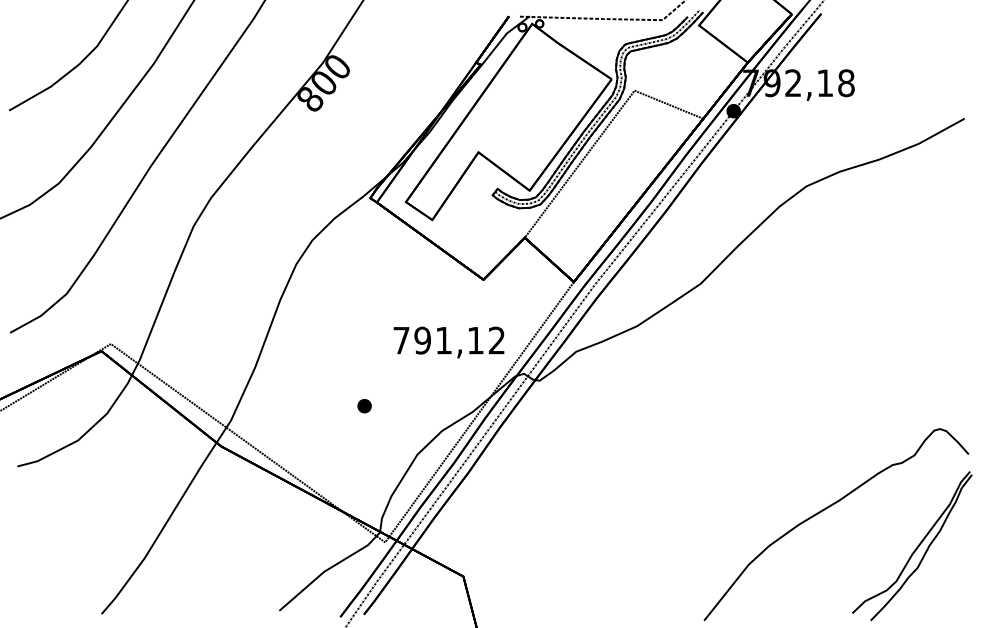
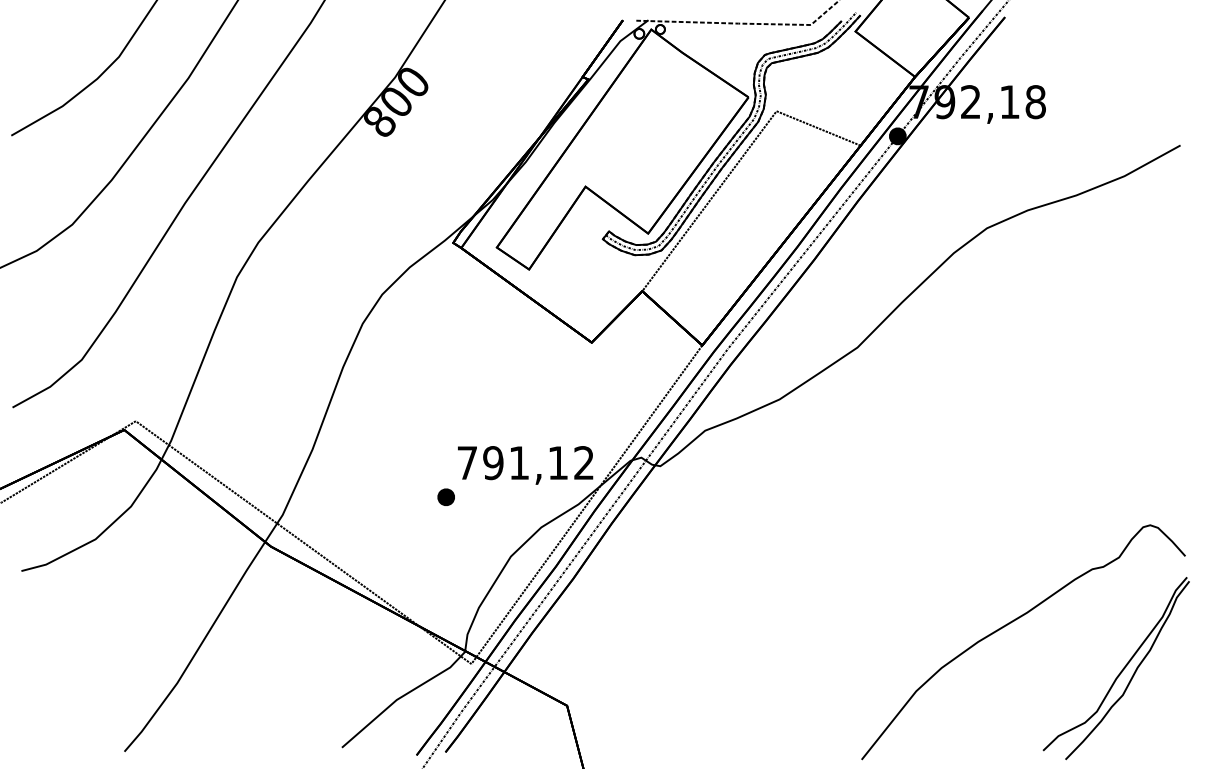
text: (449, 342) -> (525, 465), moved

